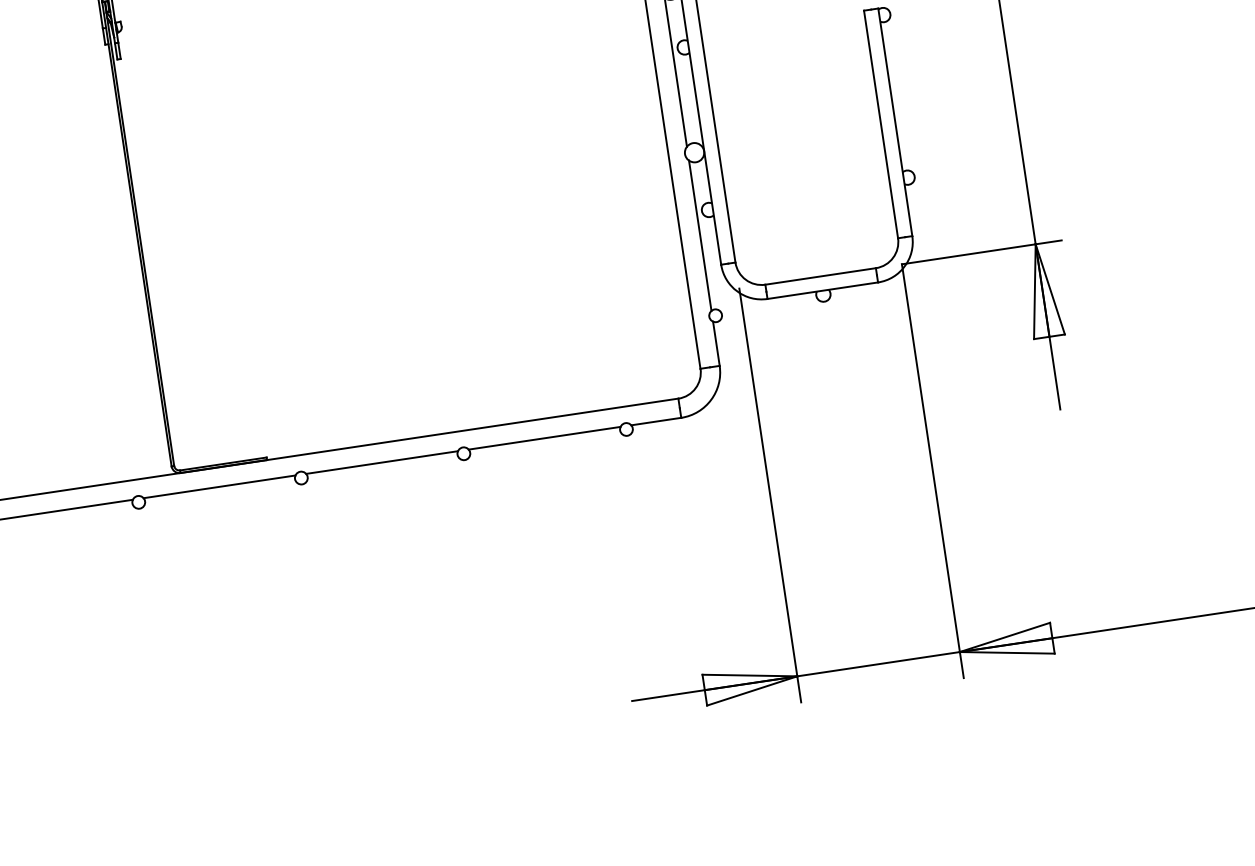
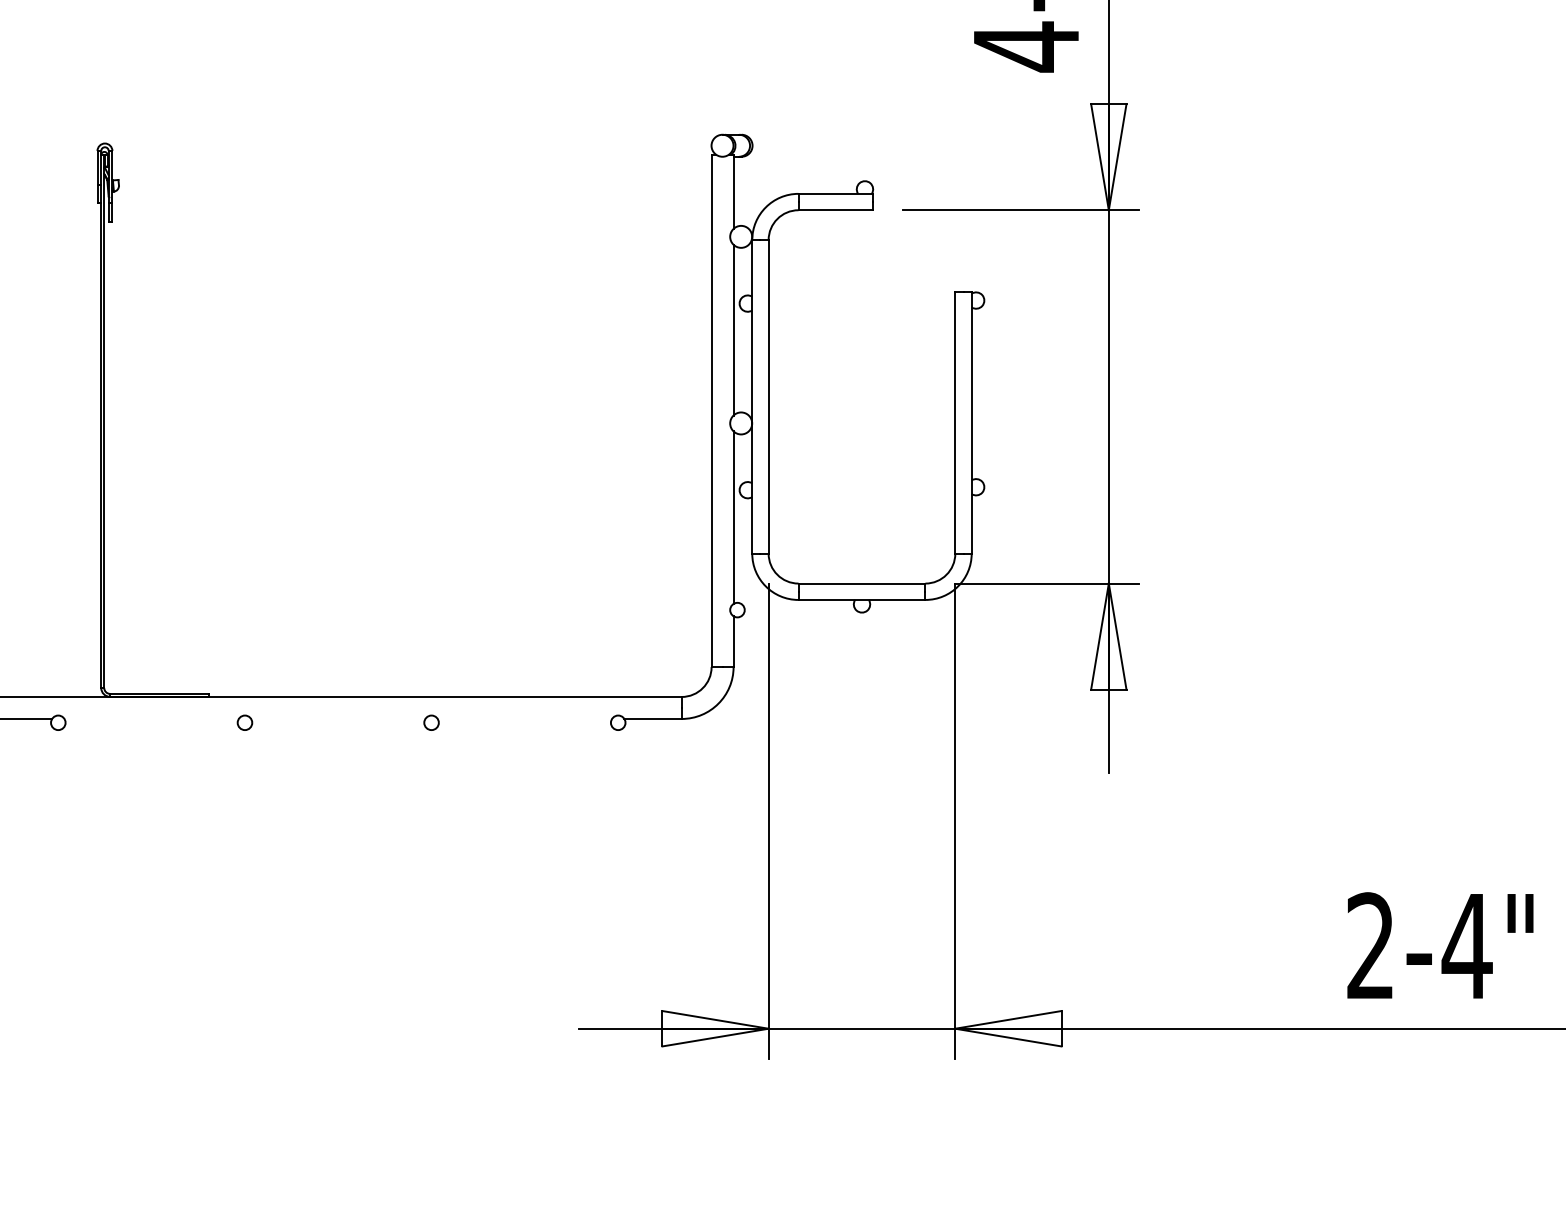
line: (544, 437) -> (524, 718), removed
line: (382, 462) -> (338, 718), removed
line: (219, 486) -> (151, 718), removed

